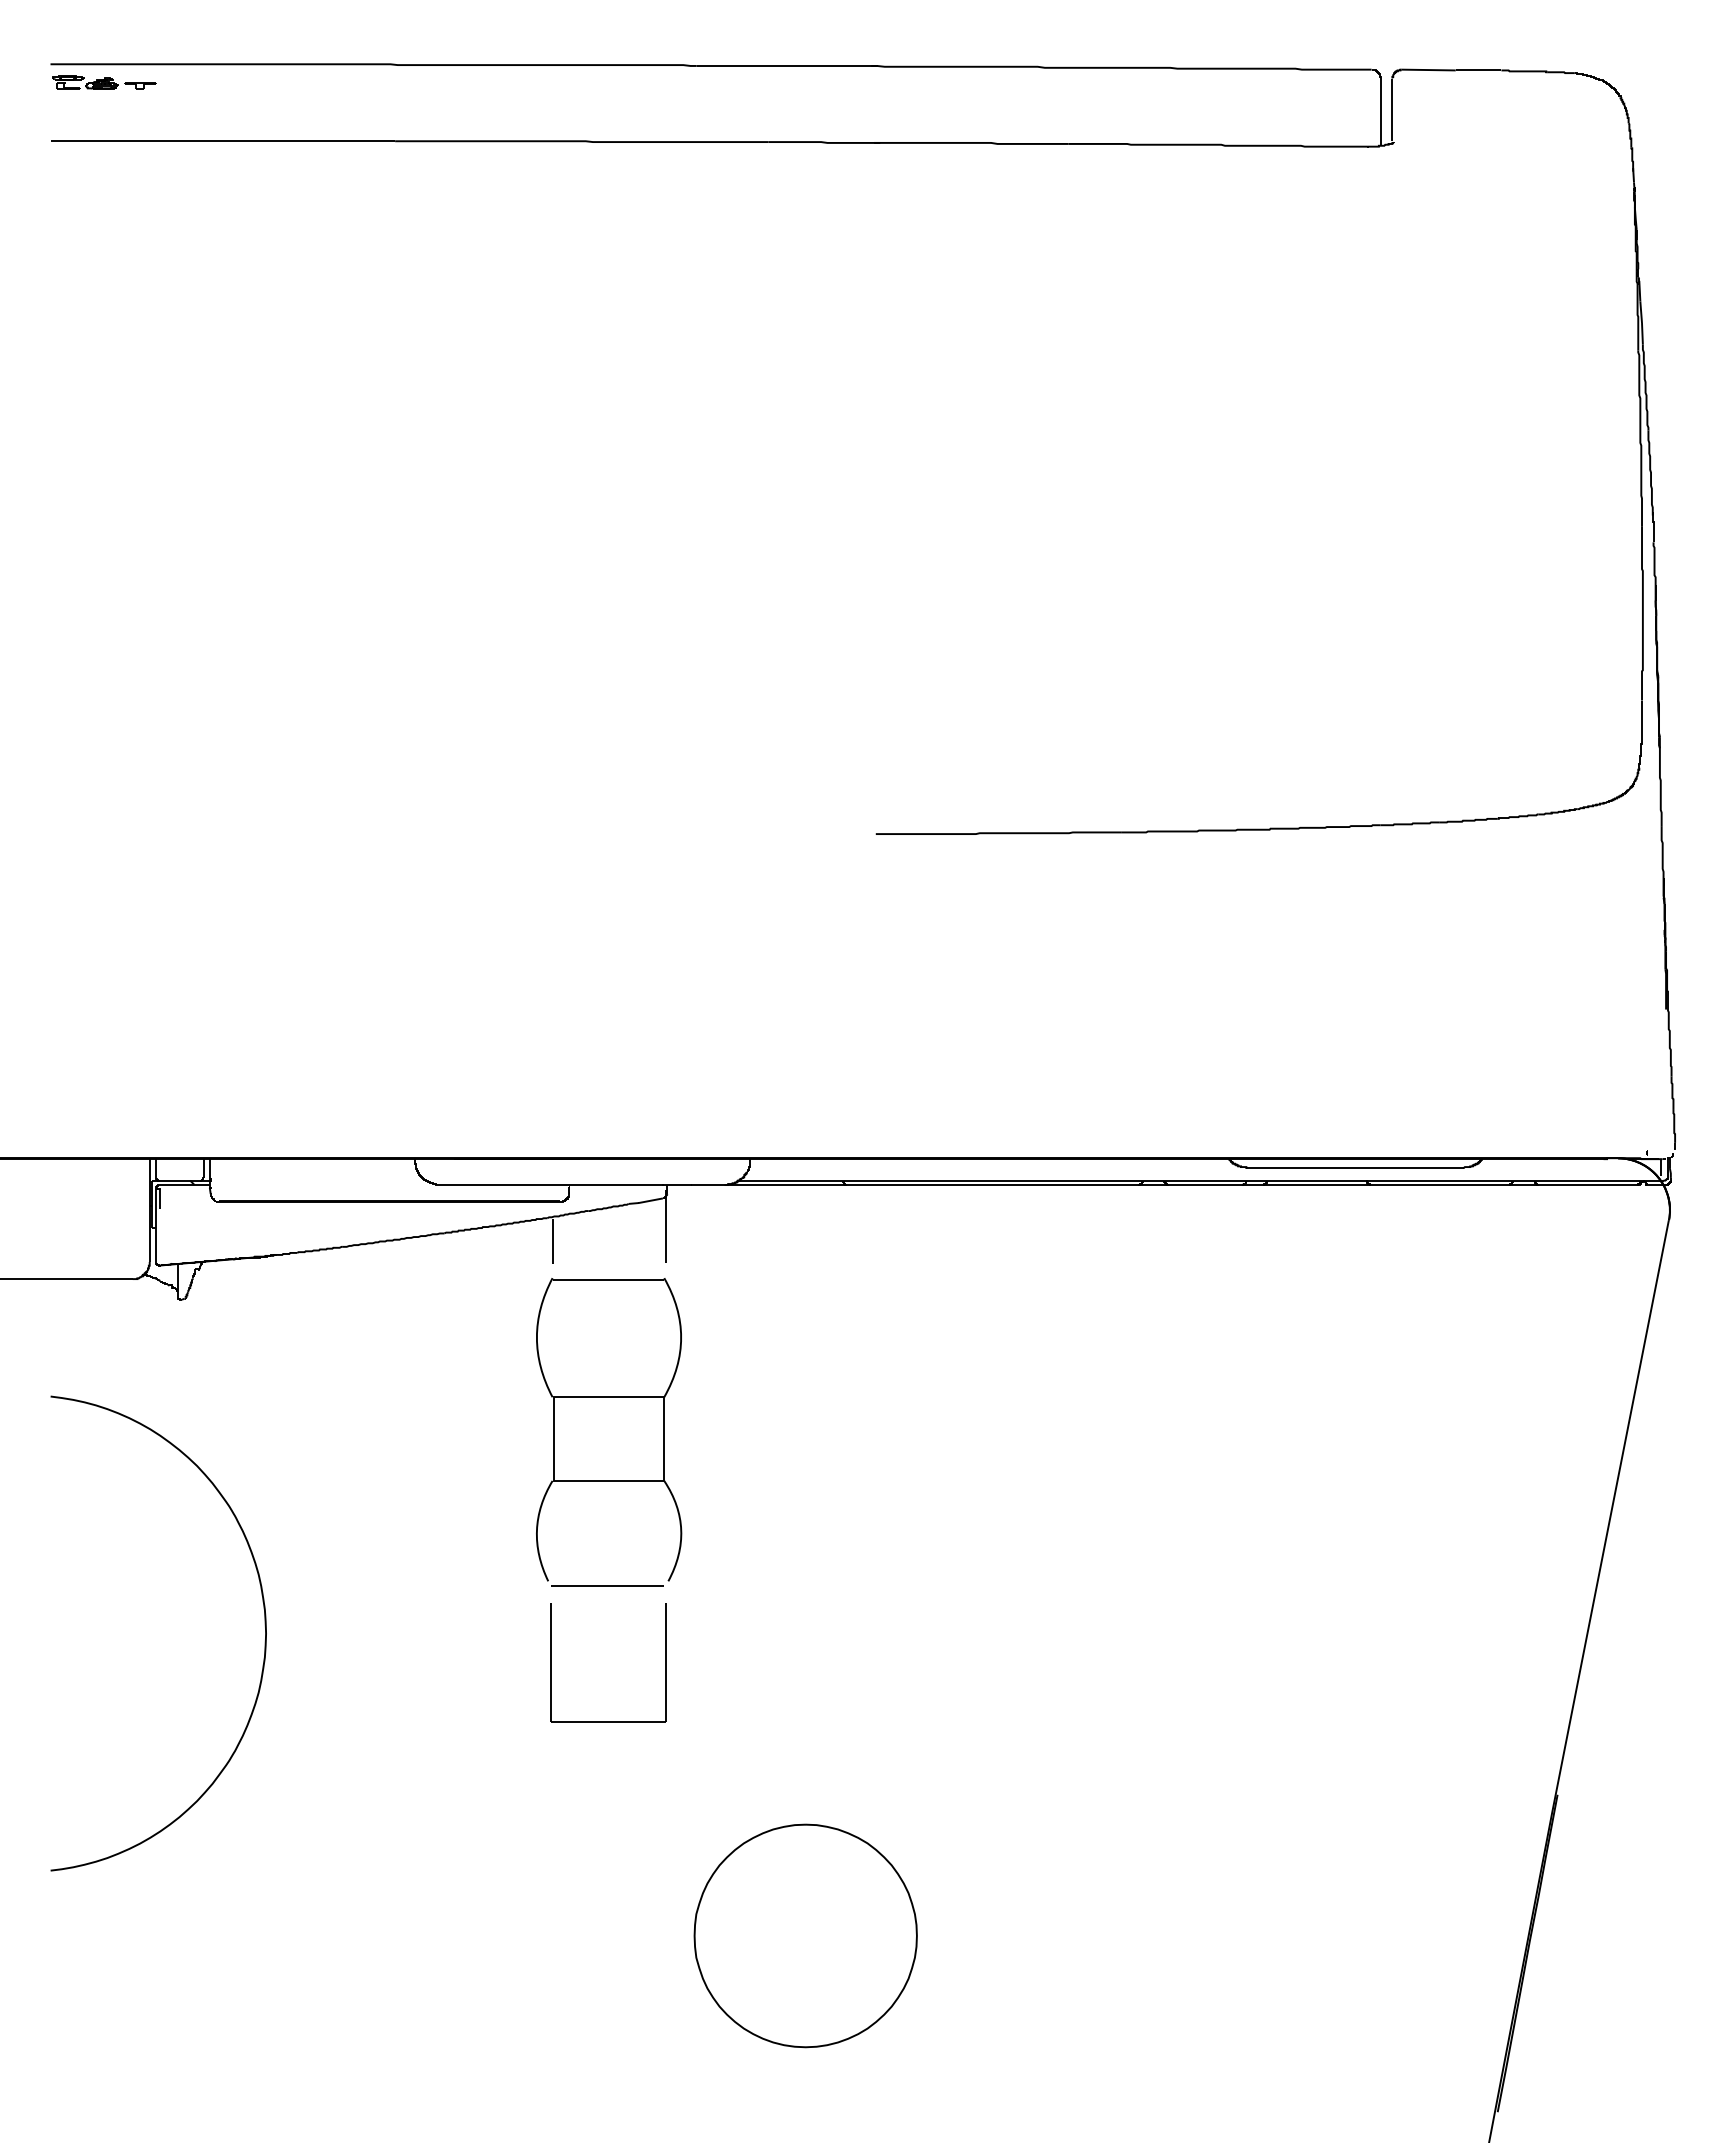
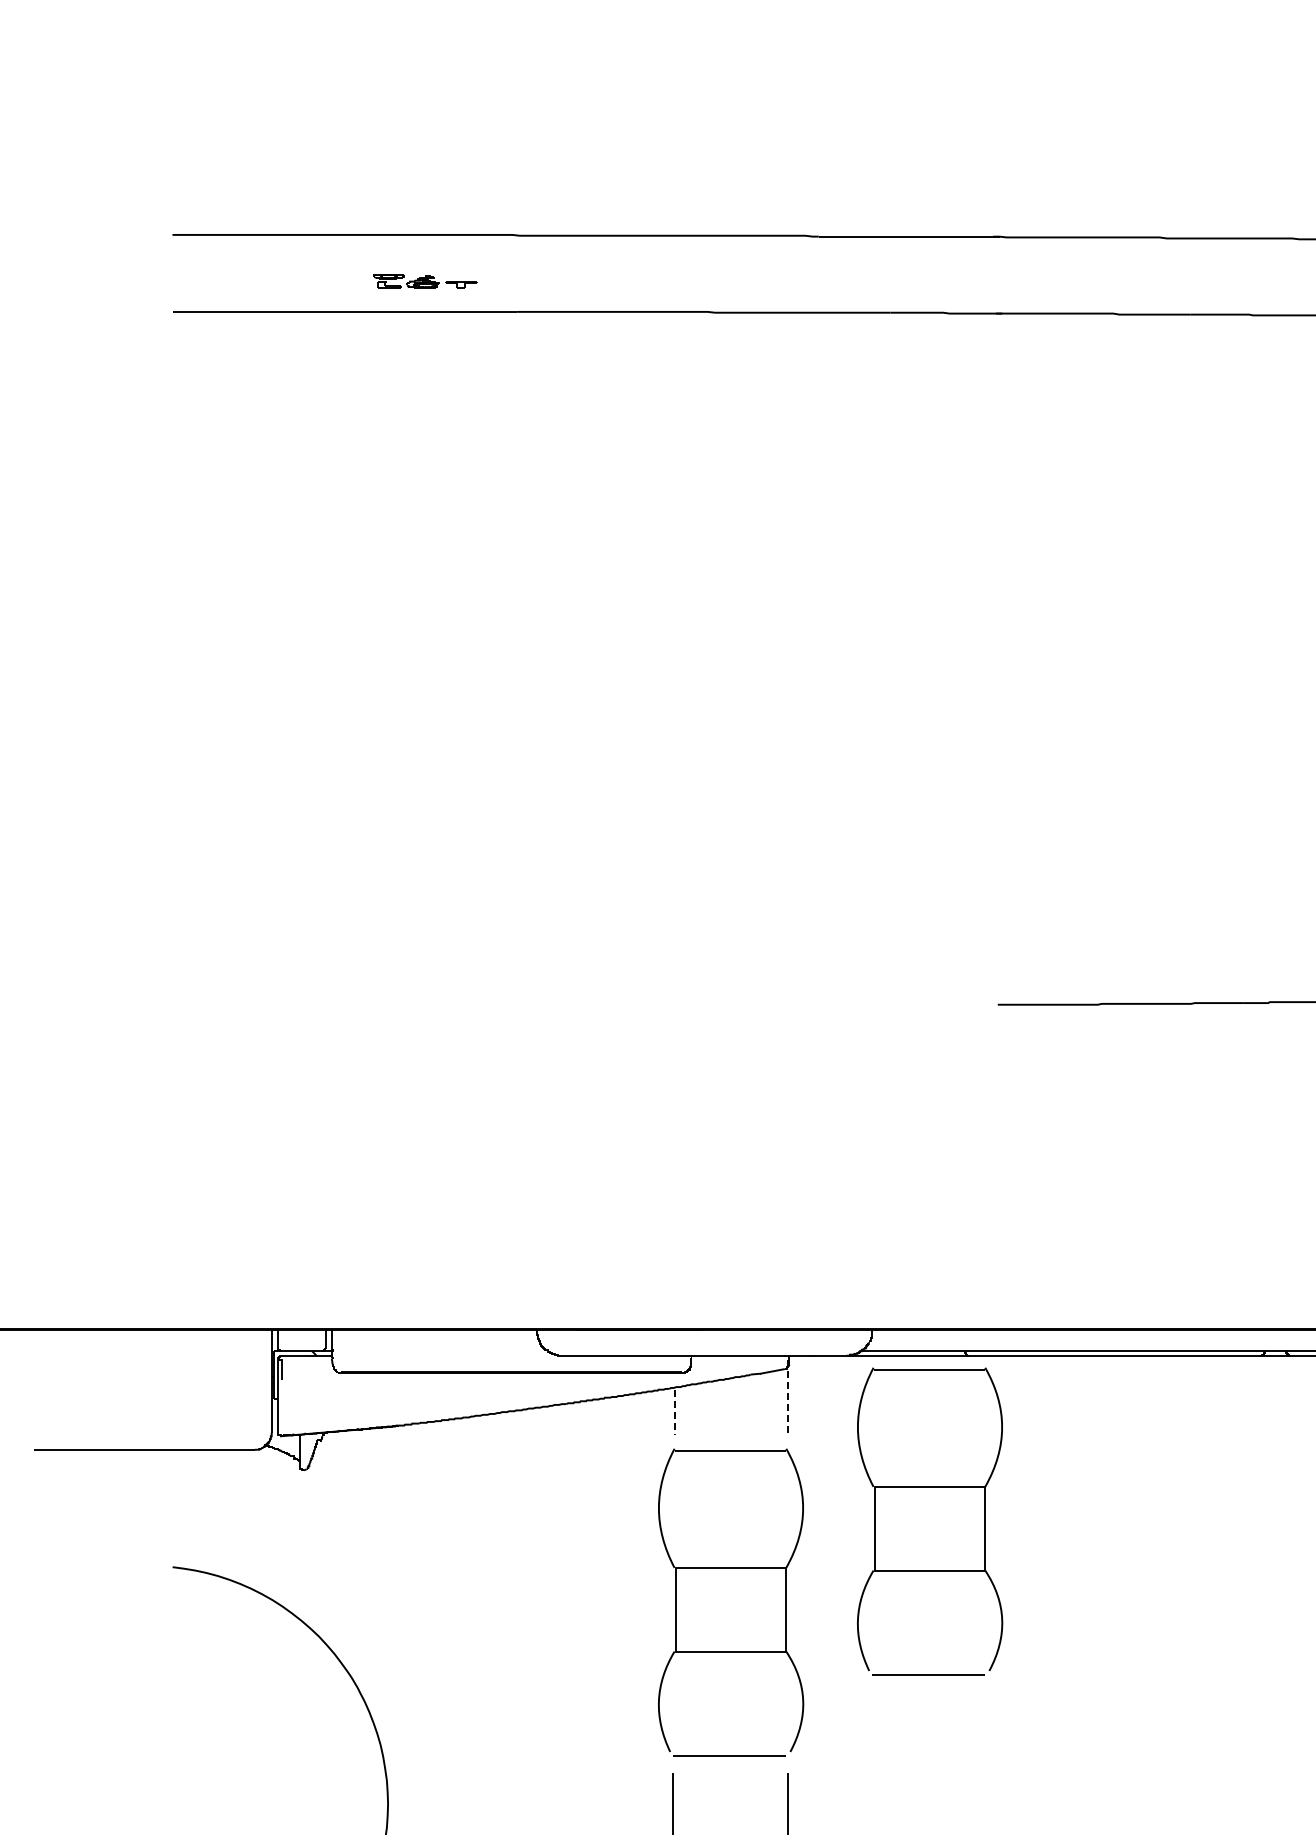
part: (104, 82) -> (425, 281), moved
line: (665, 1226) -> (787, 1397), solid -> dashed
line: (552, 1241) -> (674, 1412), solid -> dashed
part: (808, 1351) -> (930, 1522), added

